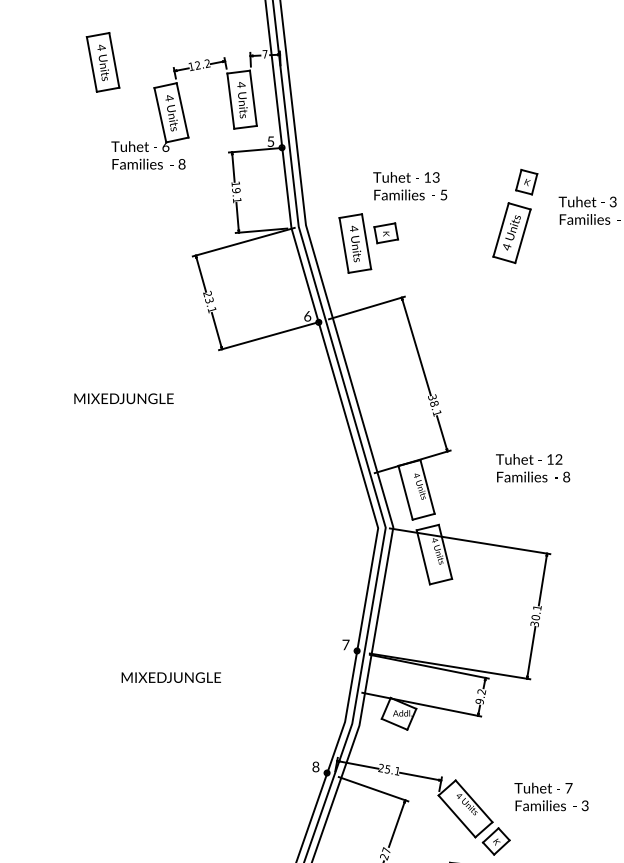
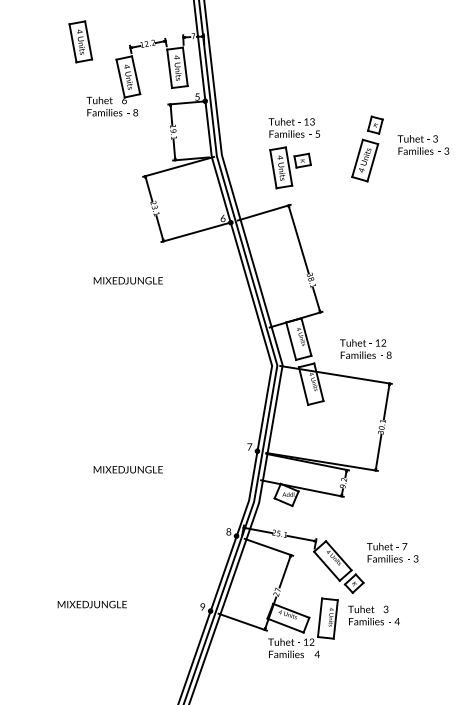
part: (368, 243) -> (290, 167), moved
text: (122, 398) -> (127, 280), moved
text: (532, 467) -> (365, 348), moved

